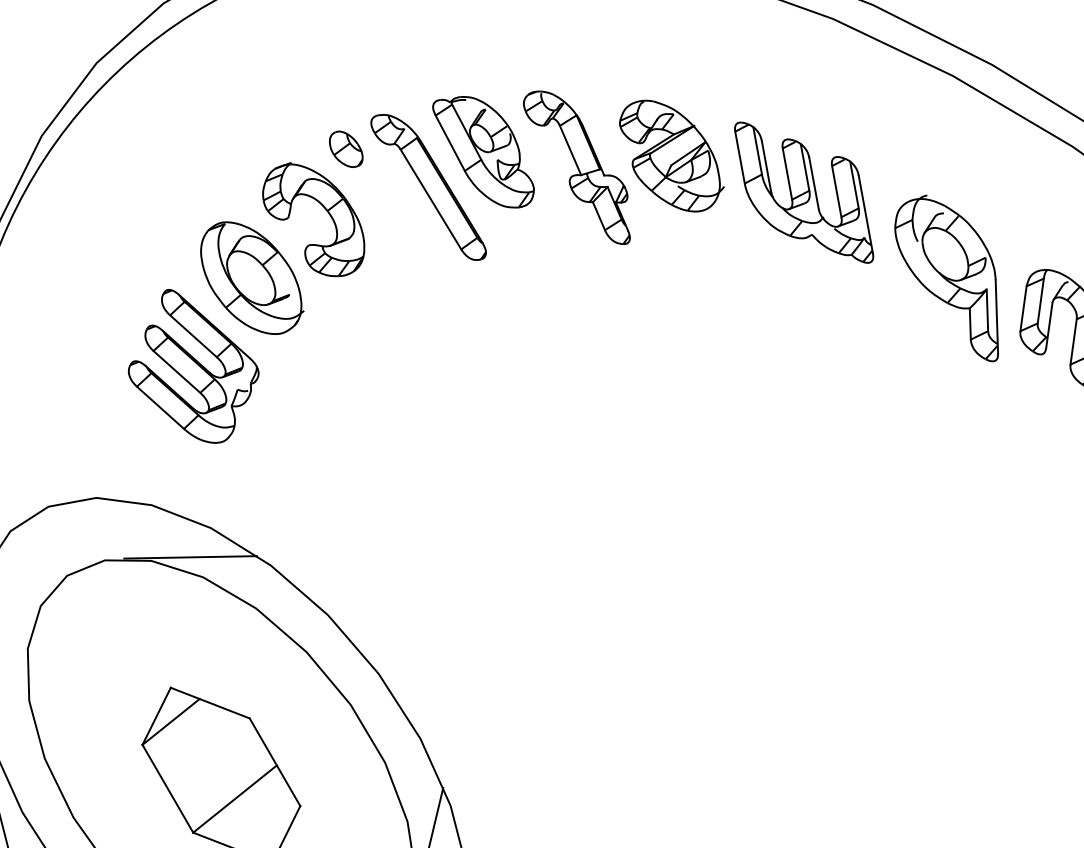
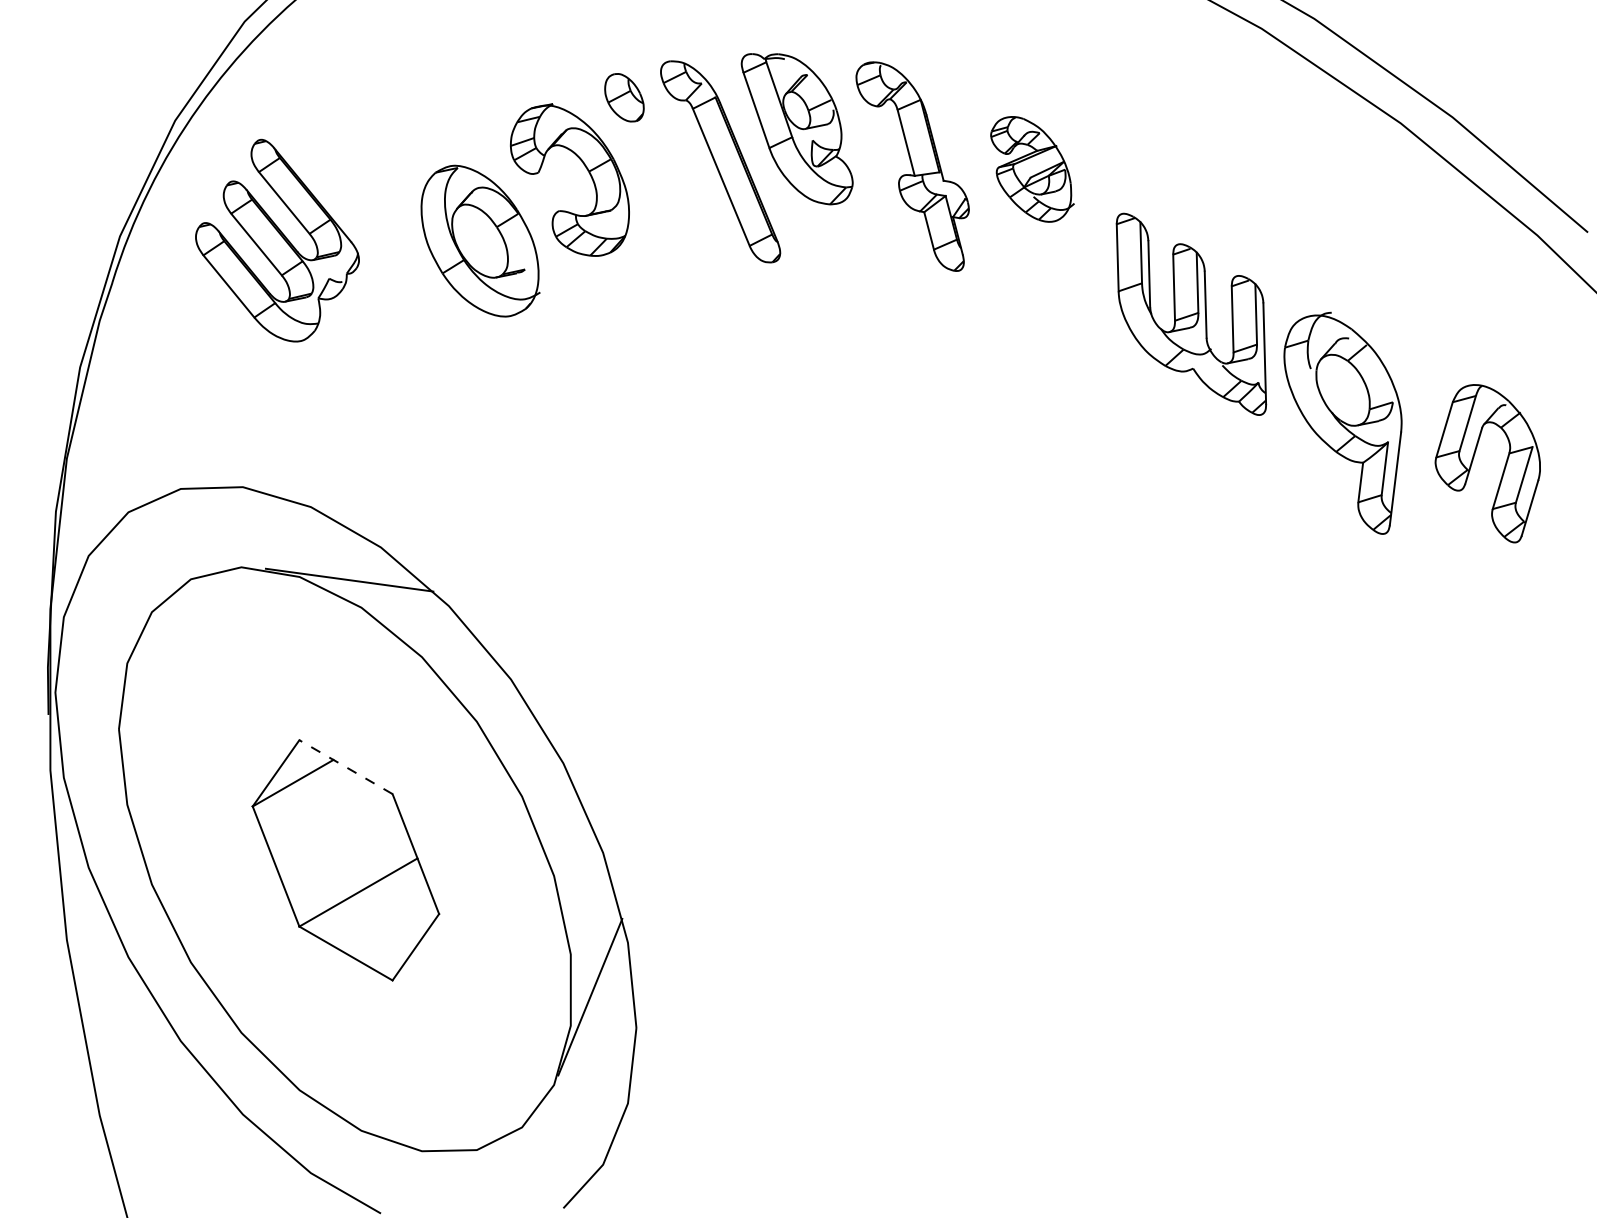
part: (671, 155) -> (1032, 169), size x0.7
part: (804, 192) -> (1191, 313), moved
part: (948, 279) -> (1342, 422), moved
part: (192, 366) -> (277, 240), moved
line: (209, 703) -> (345, 767), solid -> dashed

